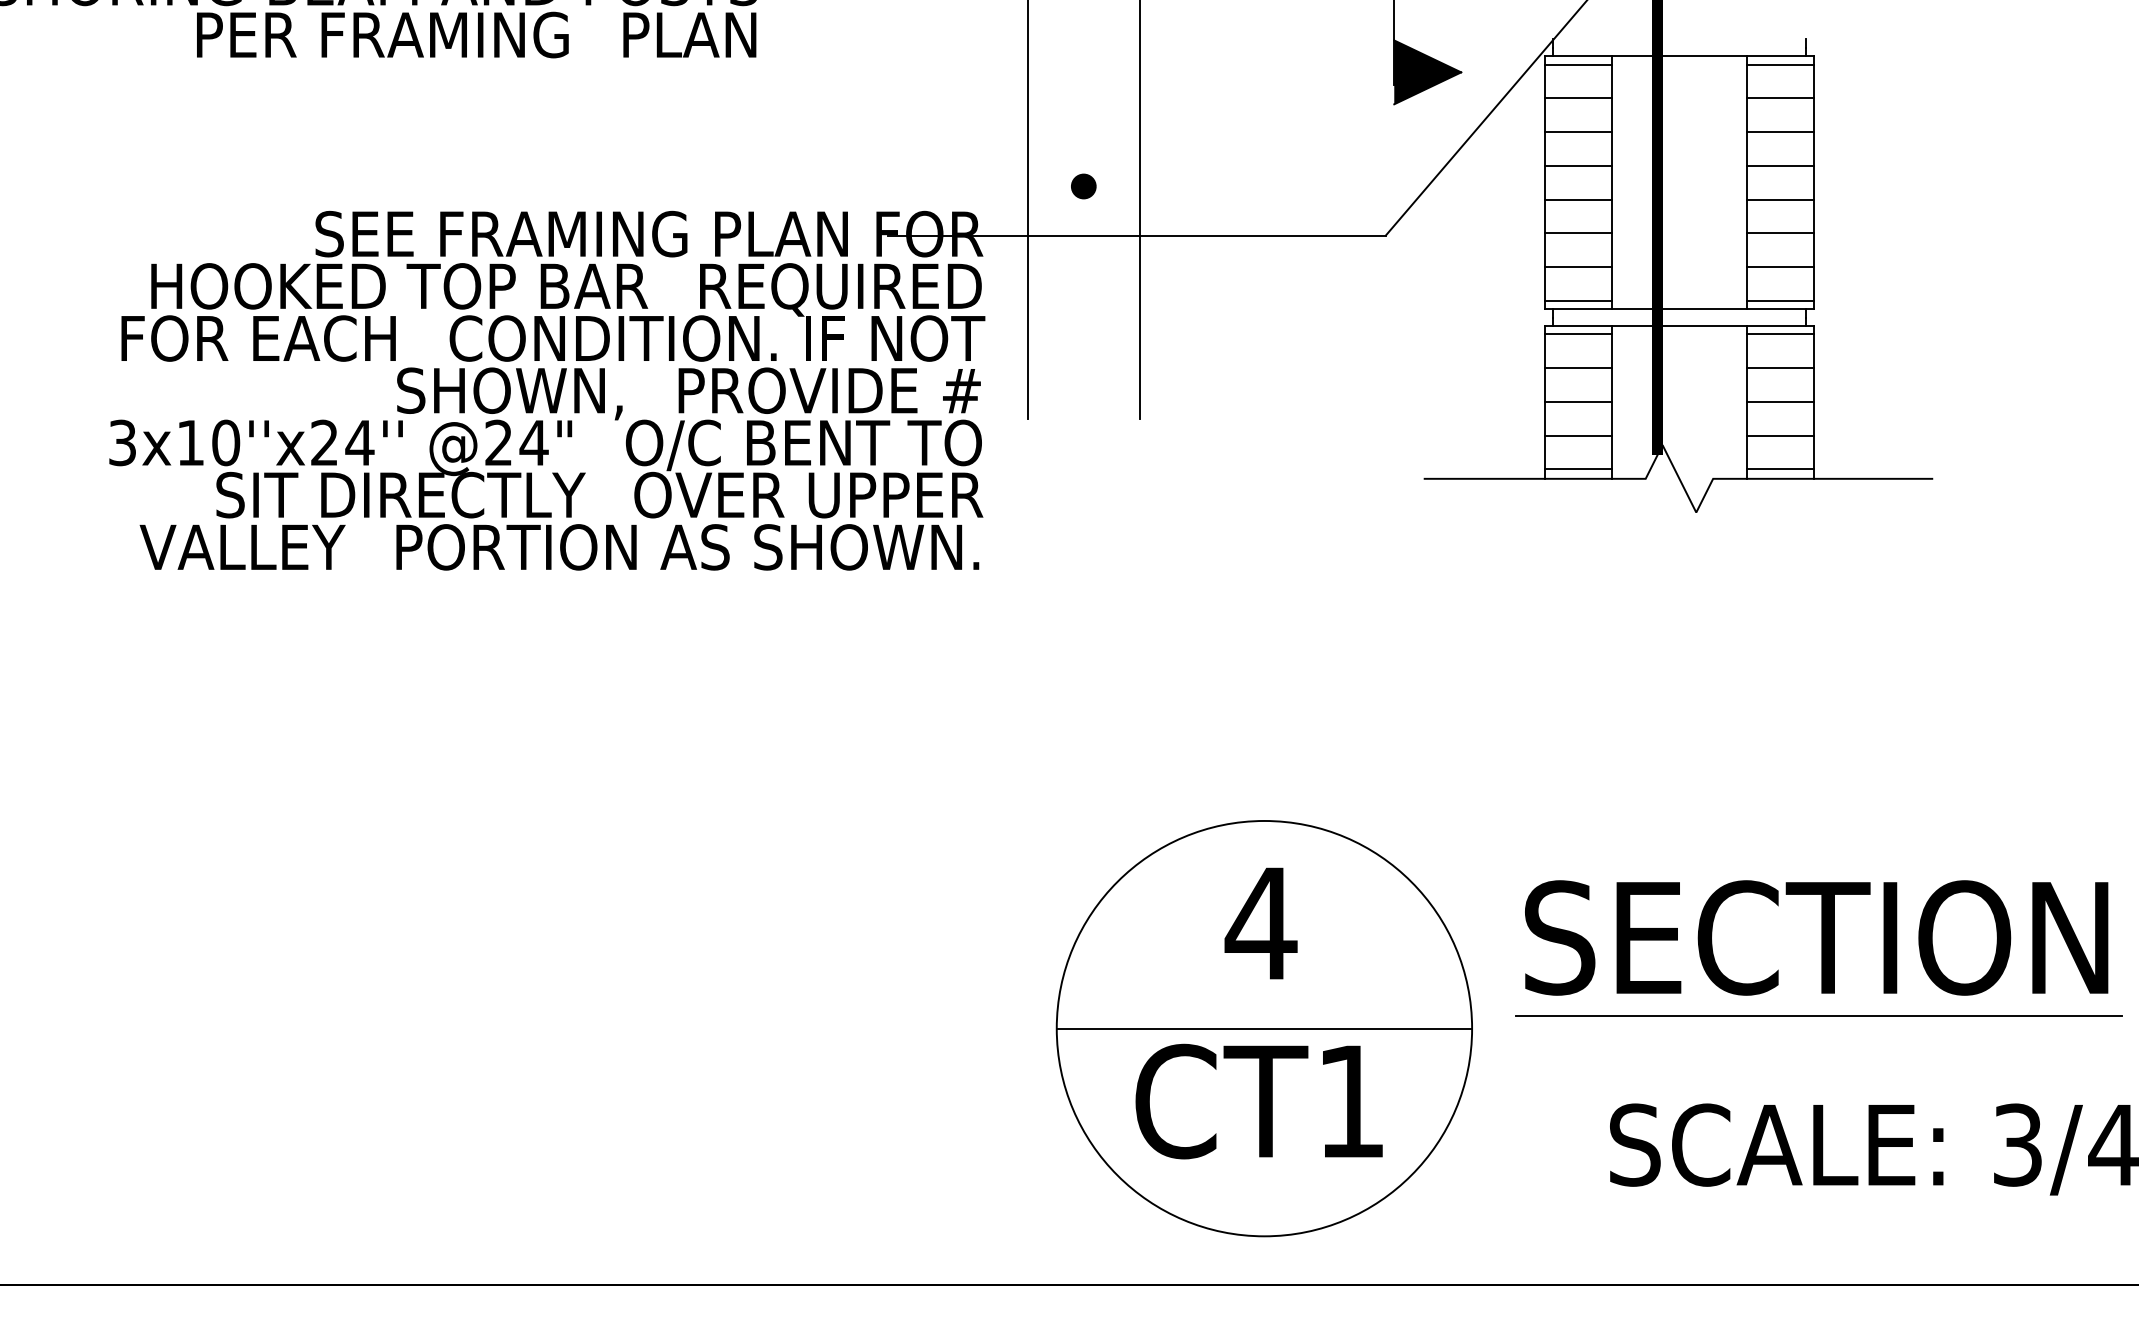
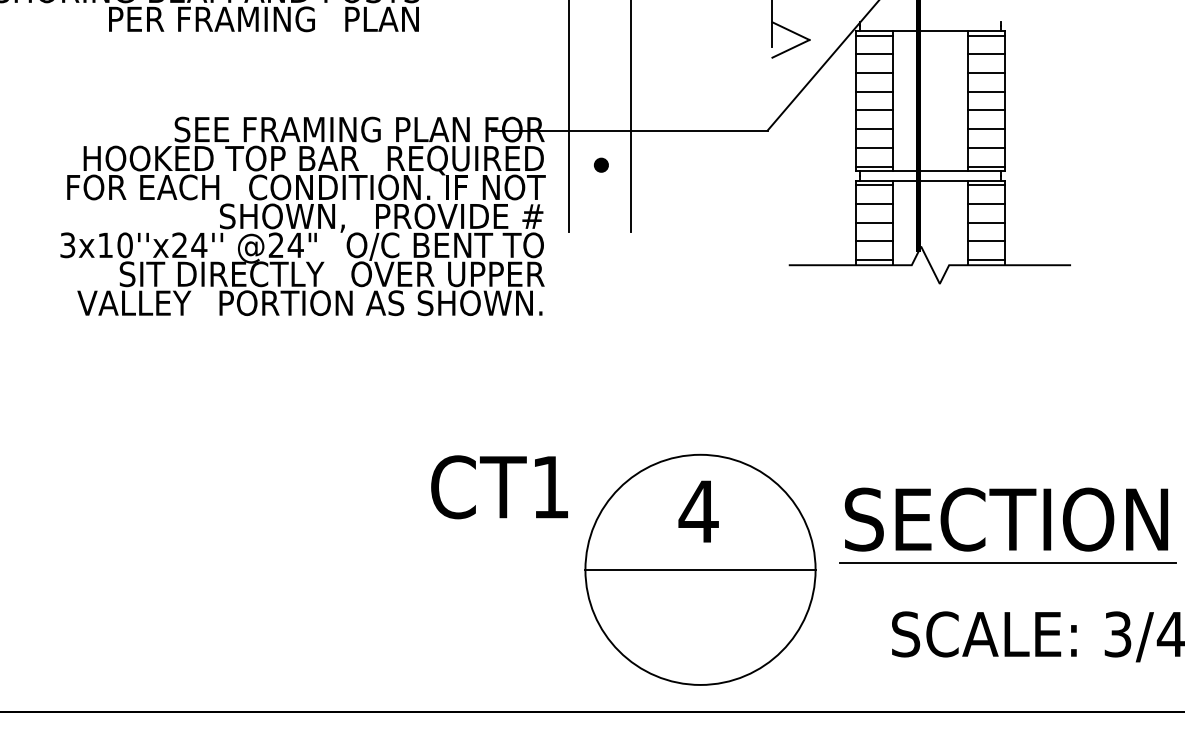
fill: (1426, 71) -> (790, 39), removed
part: (1082, 185) -> (600, 164), moved
text: (1258, 1101) -> (499, 487), moved

